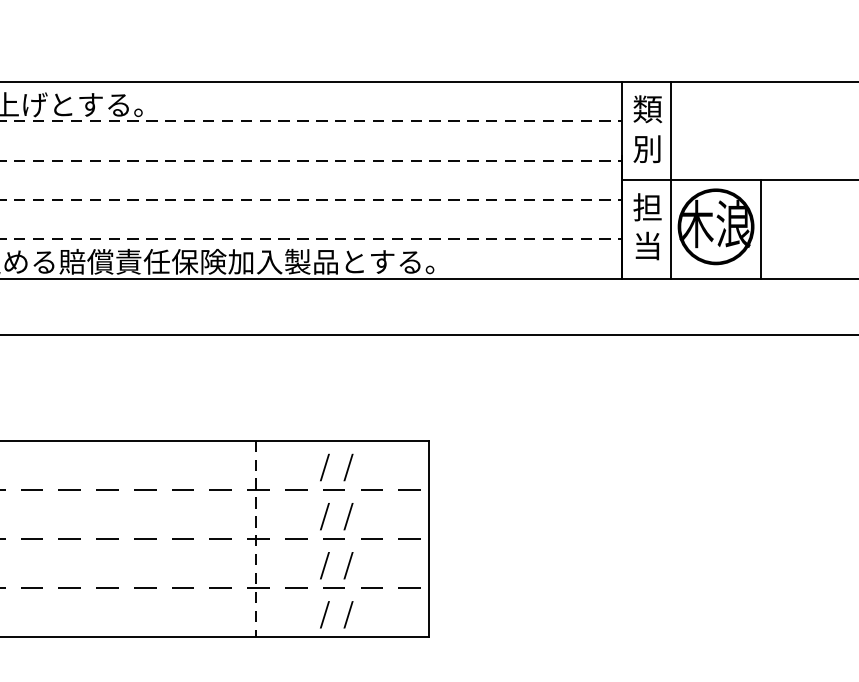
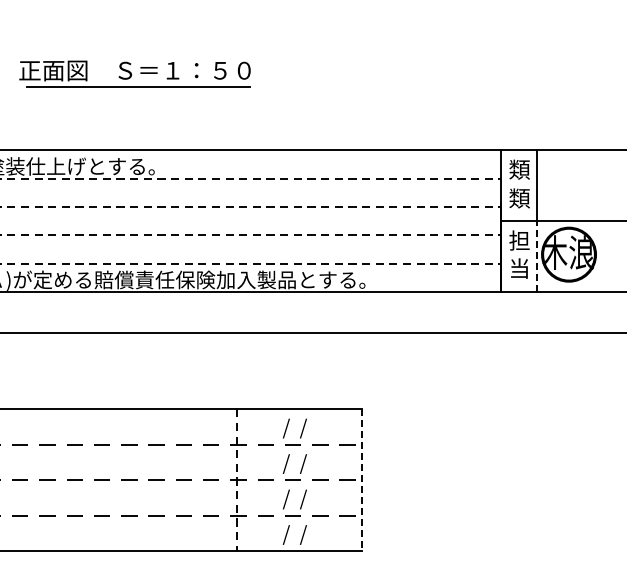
text: (647, 149) -> (519, 198), 別 -> 類
line: (671, 229) -> (536, 256), solid -> dashed
line: (761, 229) -> (601, 256), removed
line: (428, 539) -> (361, 480), solid -> dashed

